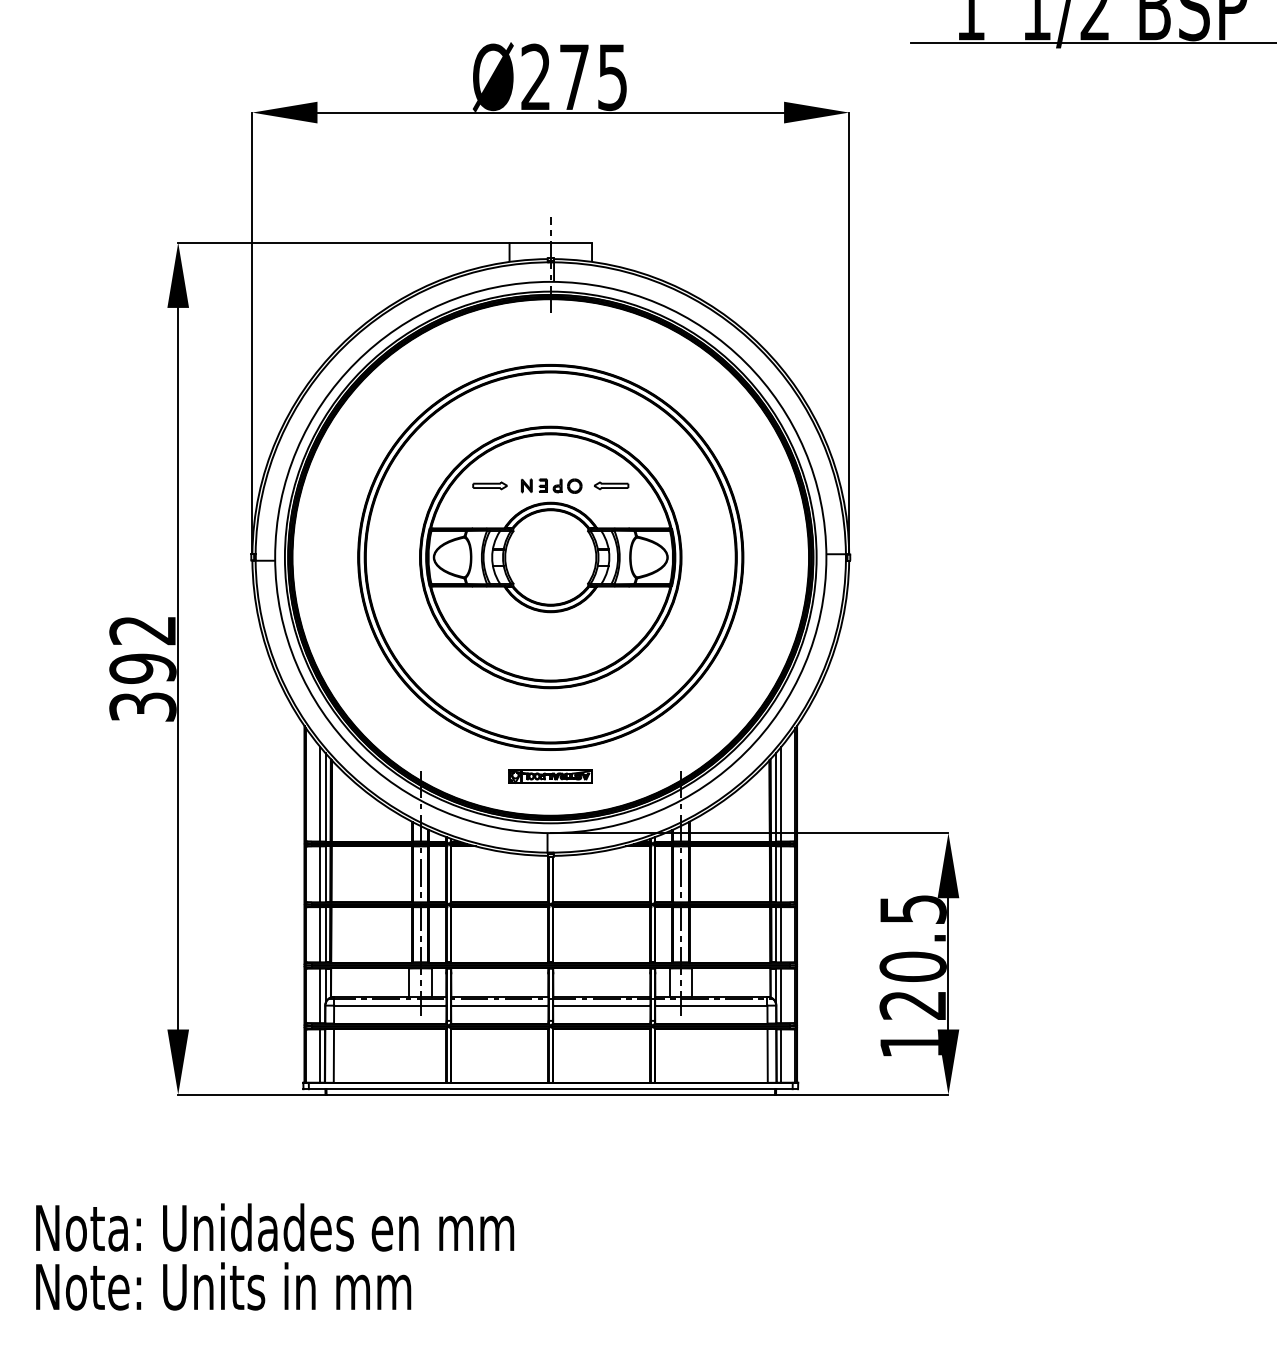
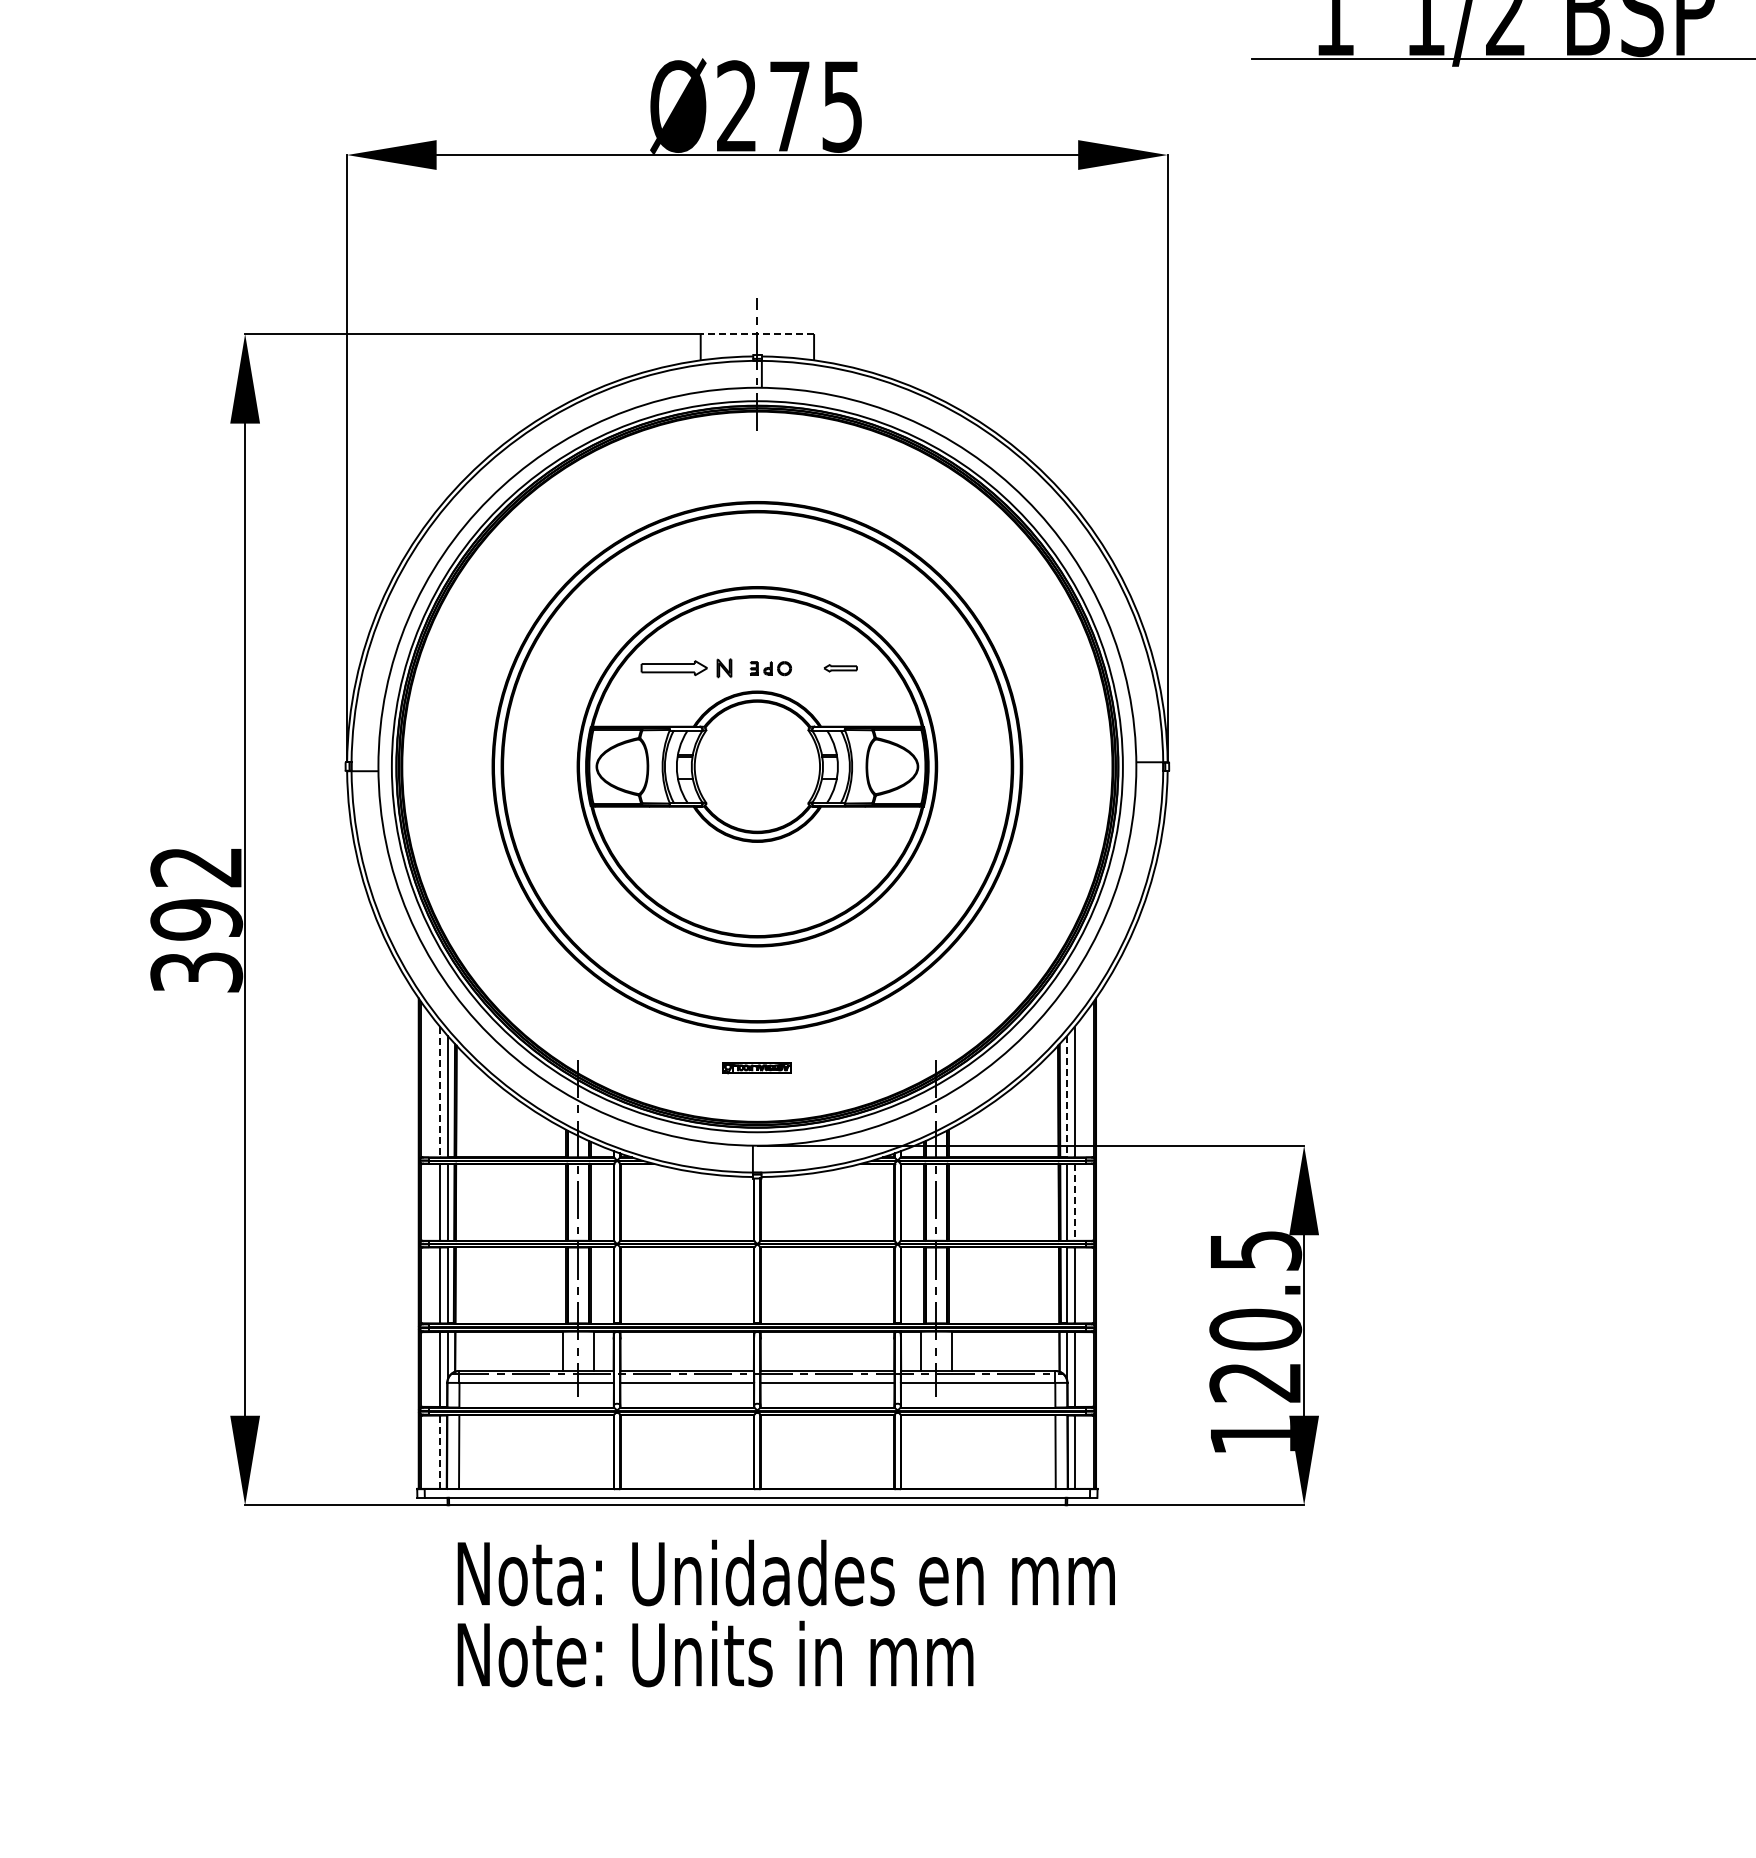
line: (550, 243) -> (757, 334), solid -> dashed
part: (489, 486) -> (673, 668), size x1.4
part: (560, 486) -> (770, 668), size x0.7
part: (611, 486) -> (840, 668), size x0.7
part: (550, 776) -> (756, 1067), size x0.6
line: (320, 794) -> (440, 1092), solid -> dashed
line: (775, 797) -> (1066, 1096), solid -> dashed
line: (781, 874) -> (1074, 1202), solid -> dashed
line: (320, 1056) -> (440, 1452), solid -> dashed
text: (274, 1256) -> (785, 1613), moved

